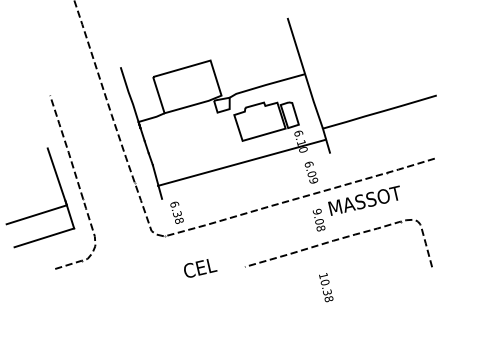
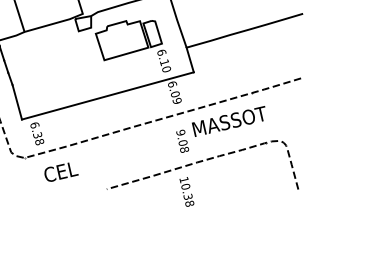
line: (241, 162) -> (107, 95), moved
text: (200, 268) -> (61, 172), moved
text: (326, 287) -> (187, 191), moved

